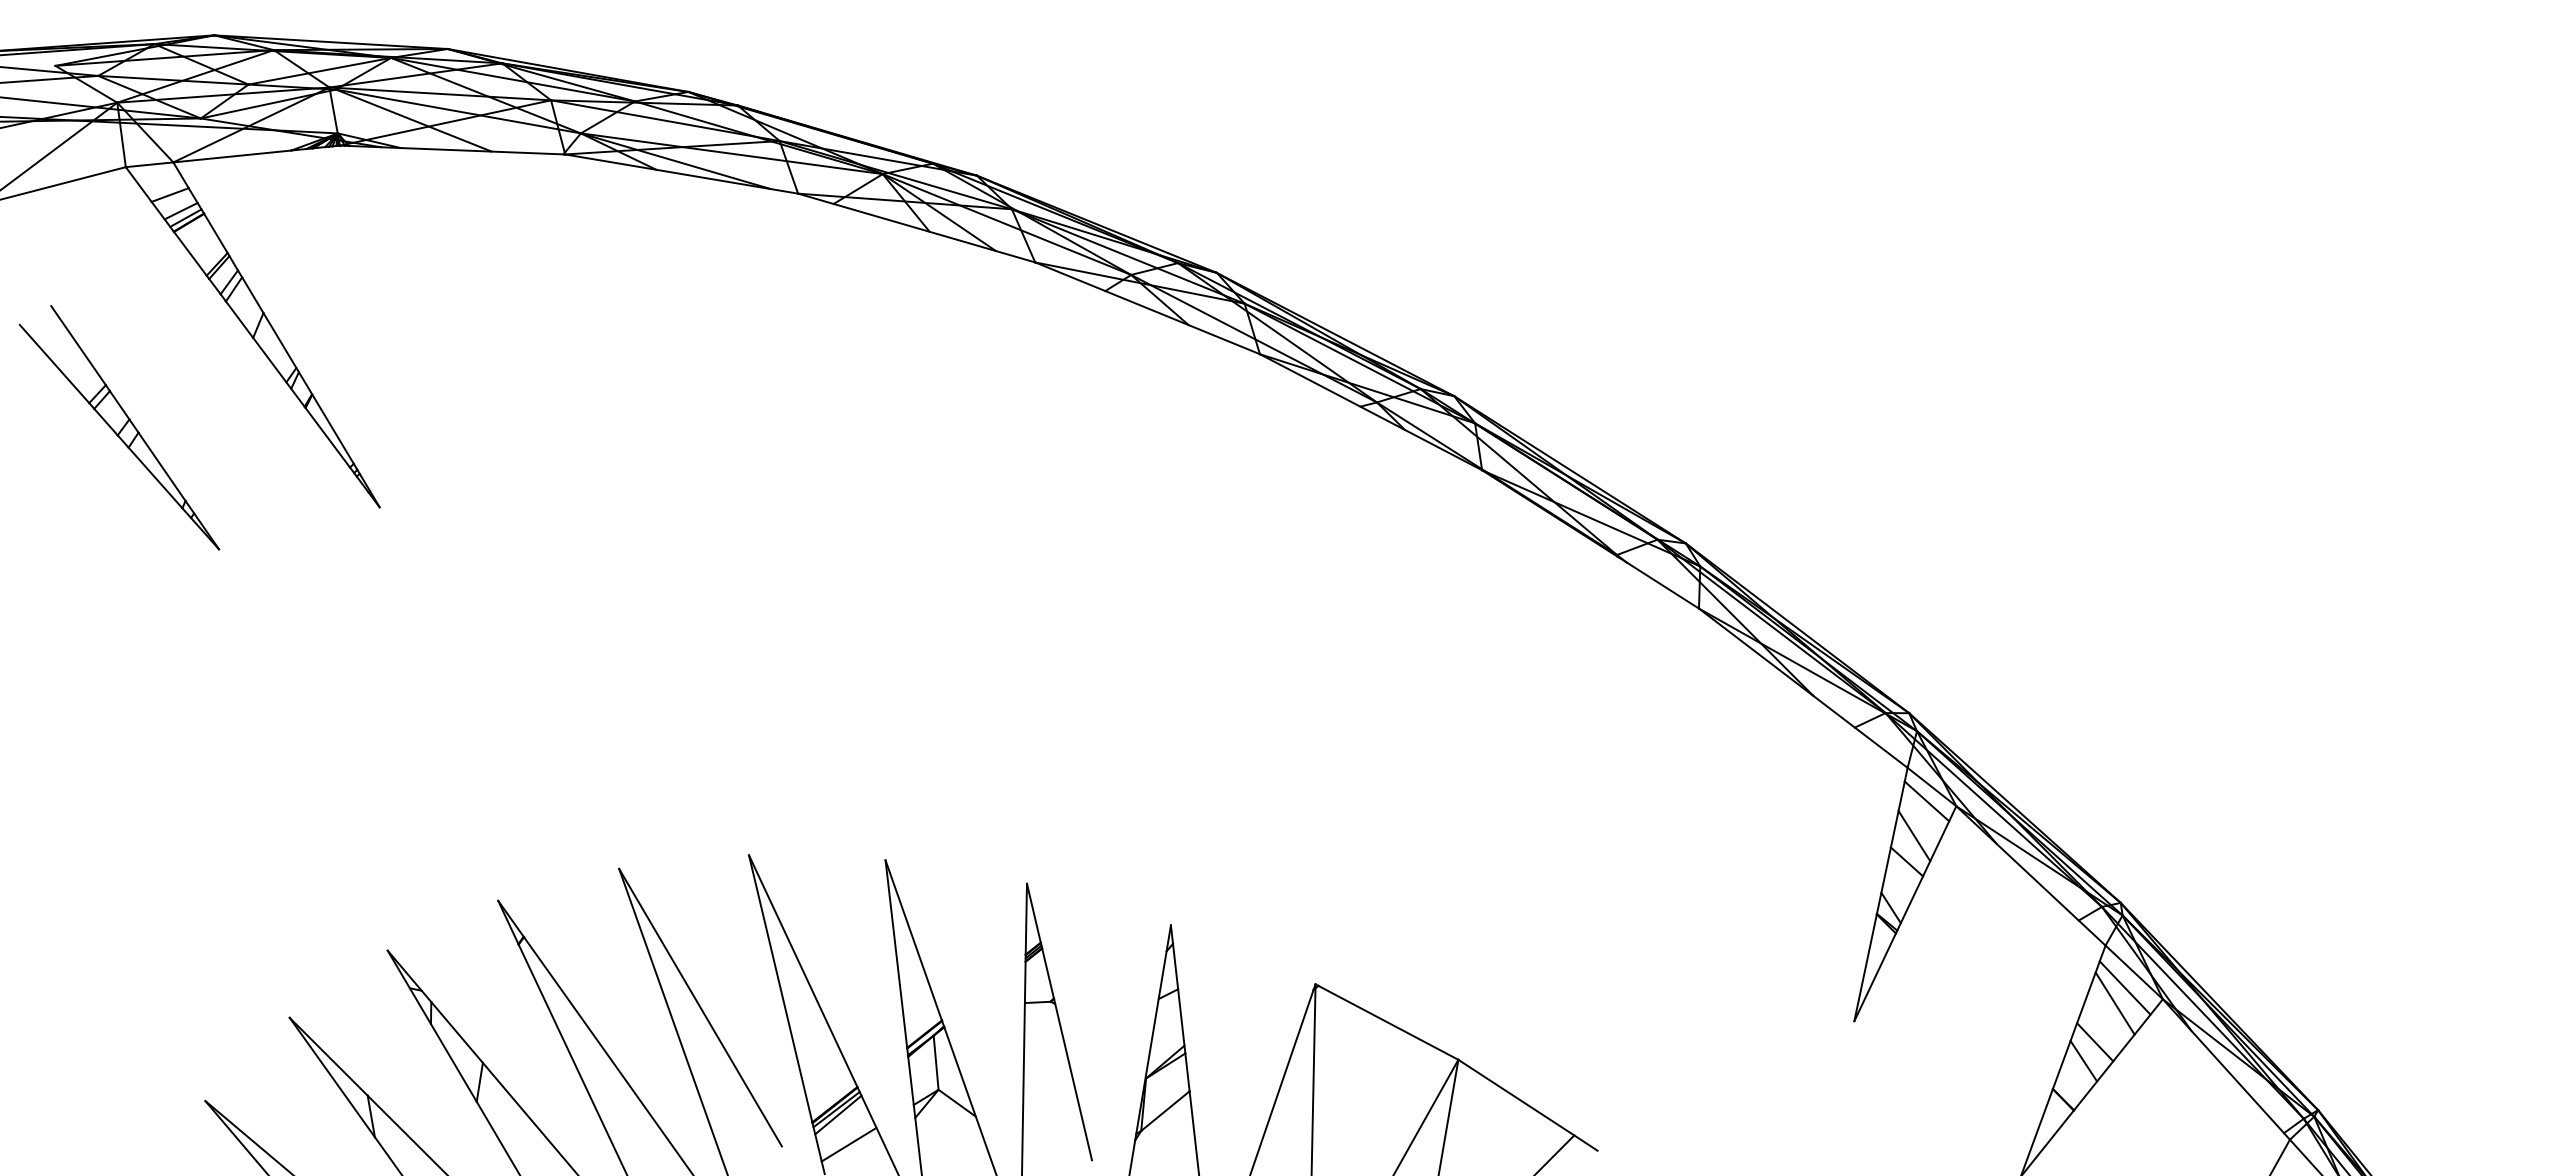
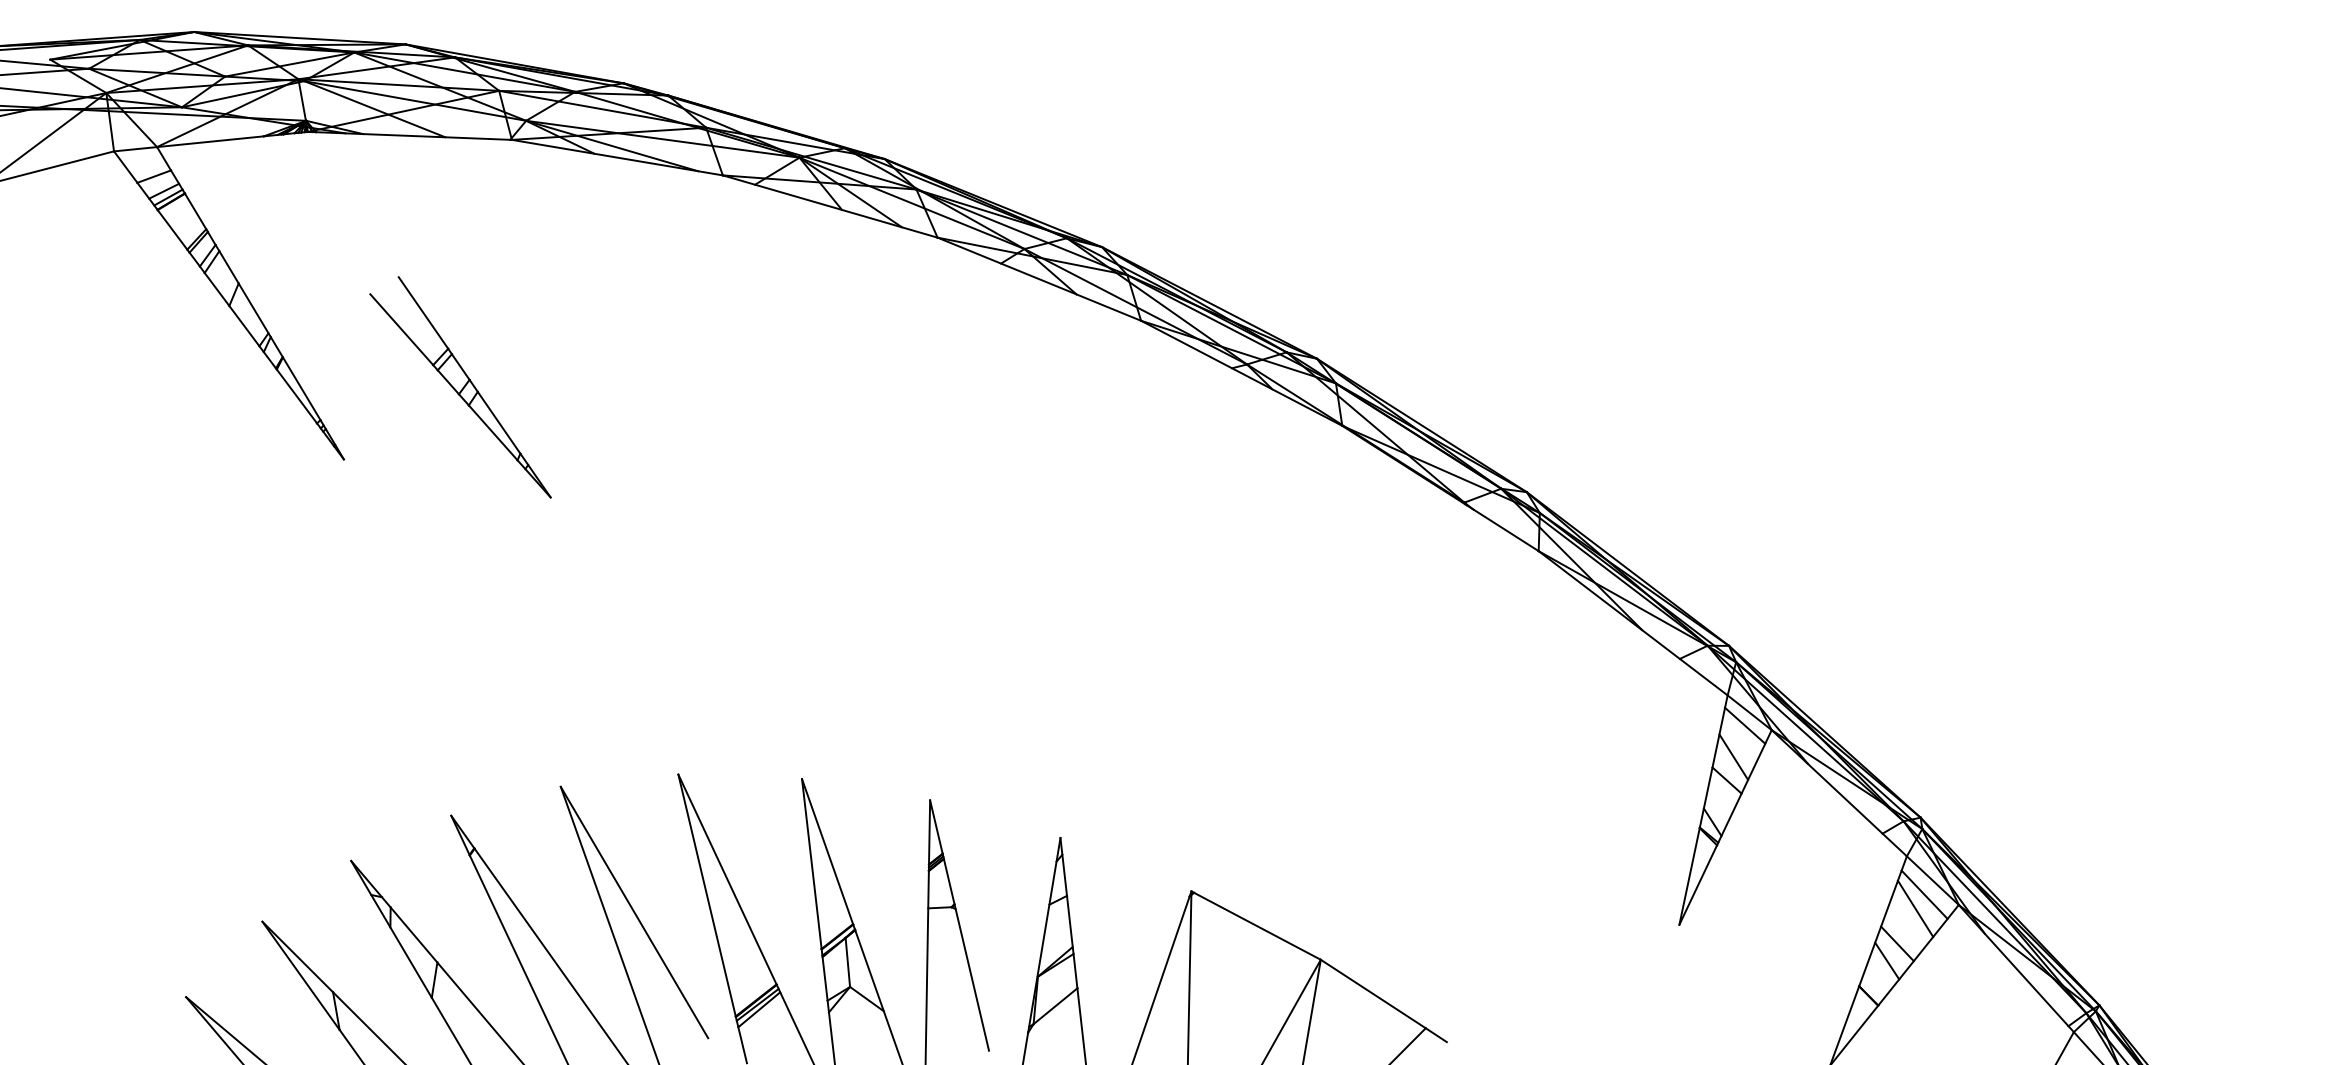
part: (119, 427) -> (460, 387), moved
line: (848, 1144) -> (768, 1036), removed

